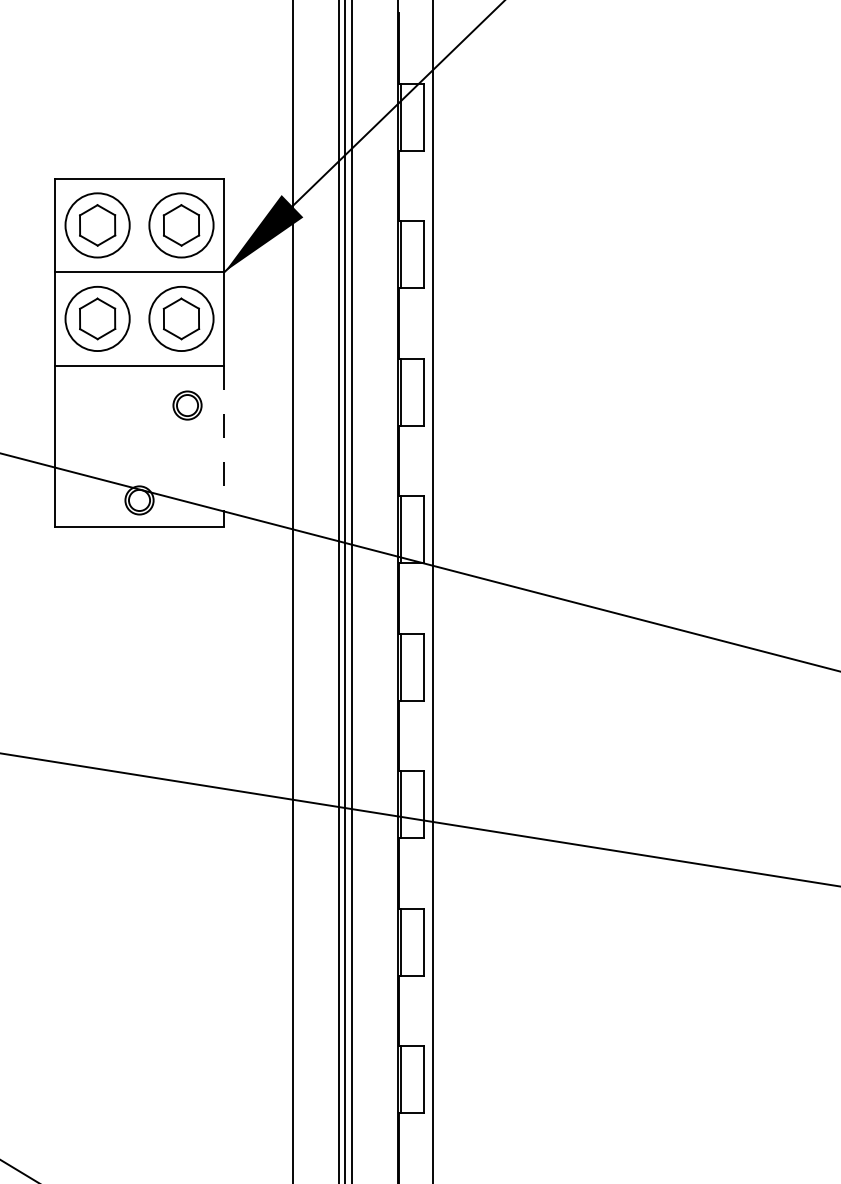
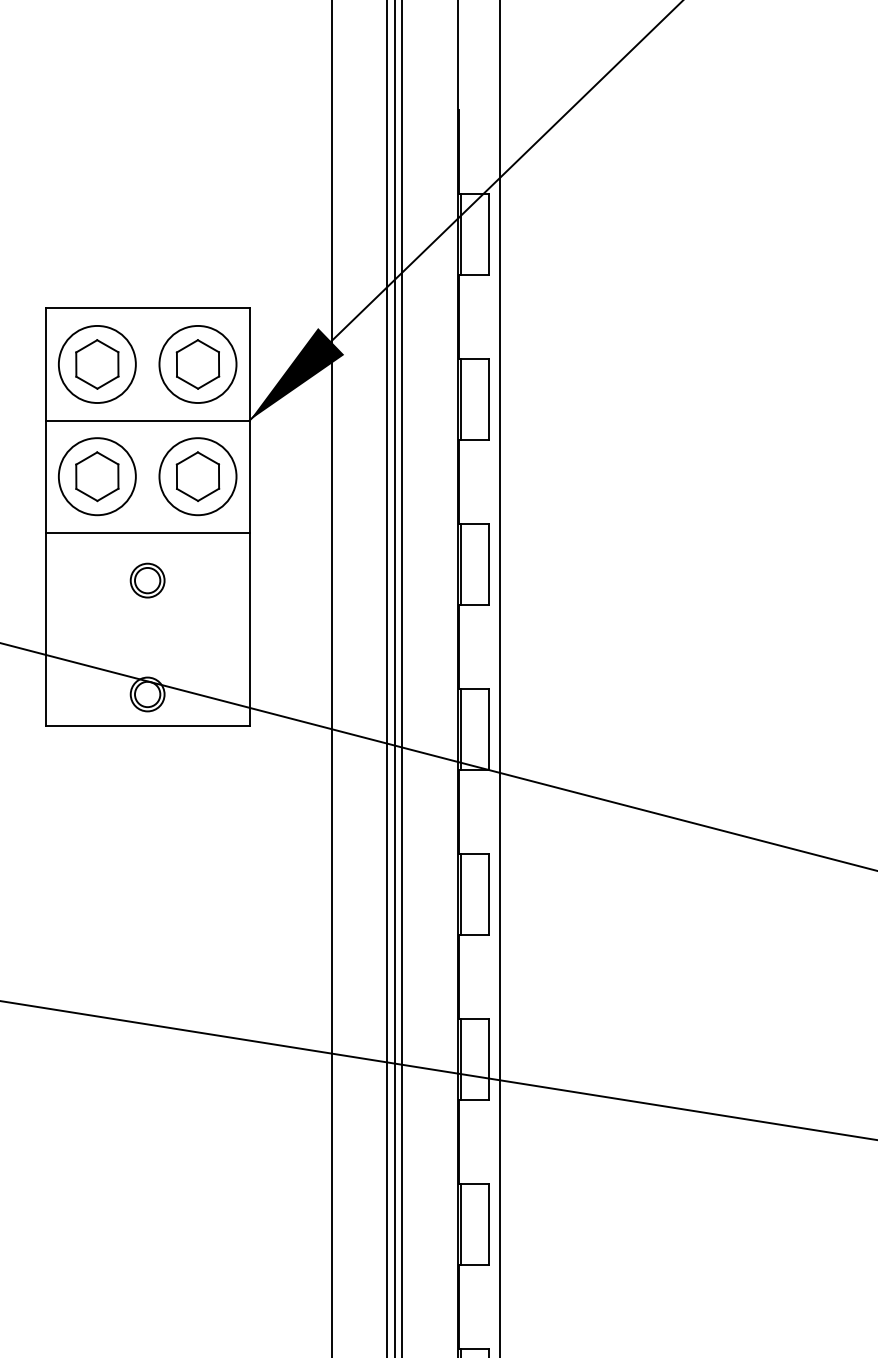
part: (187, 405) -> (147, 580), moved
line: (224, 446) -> (249, 629), dashed -> solid

